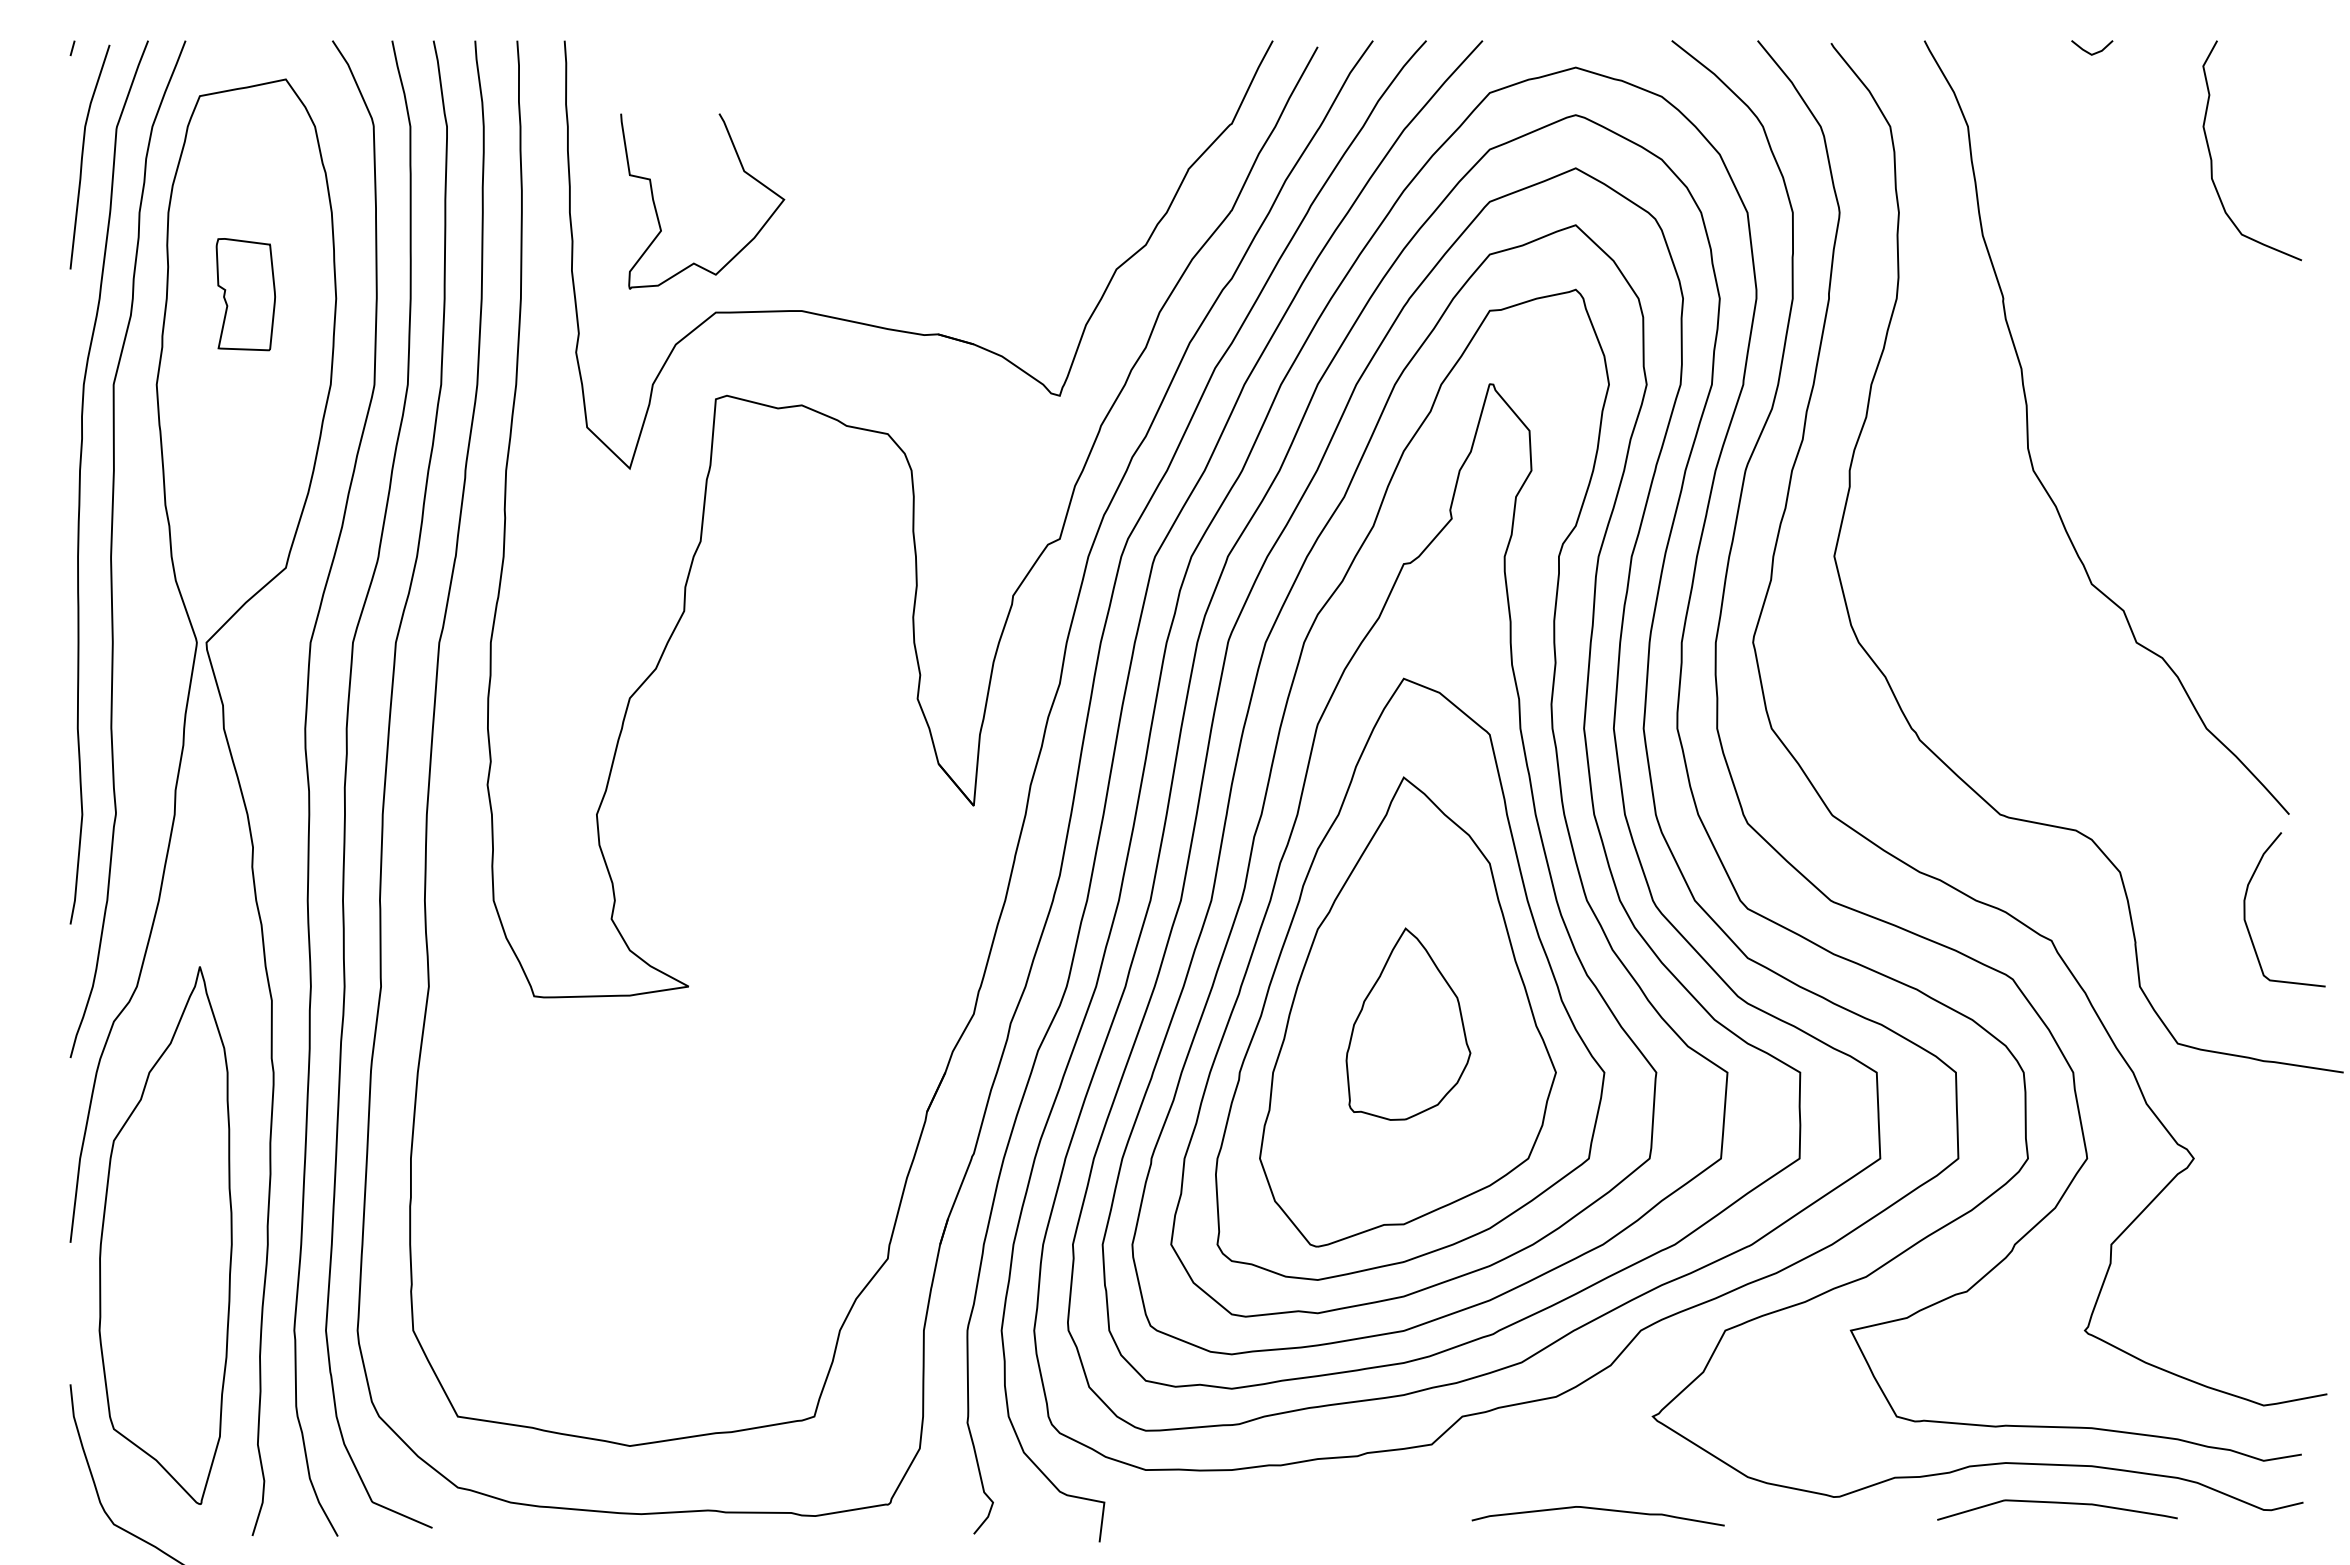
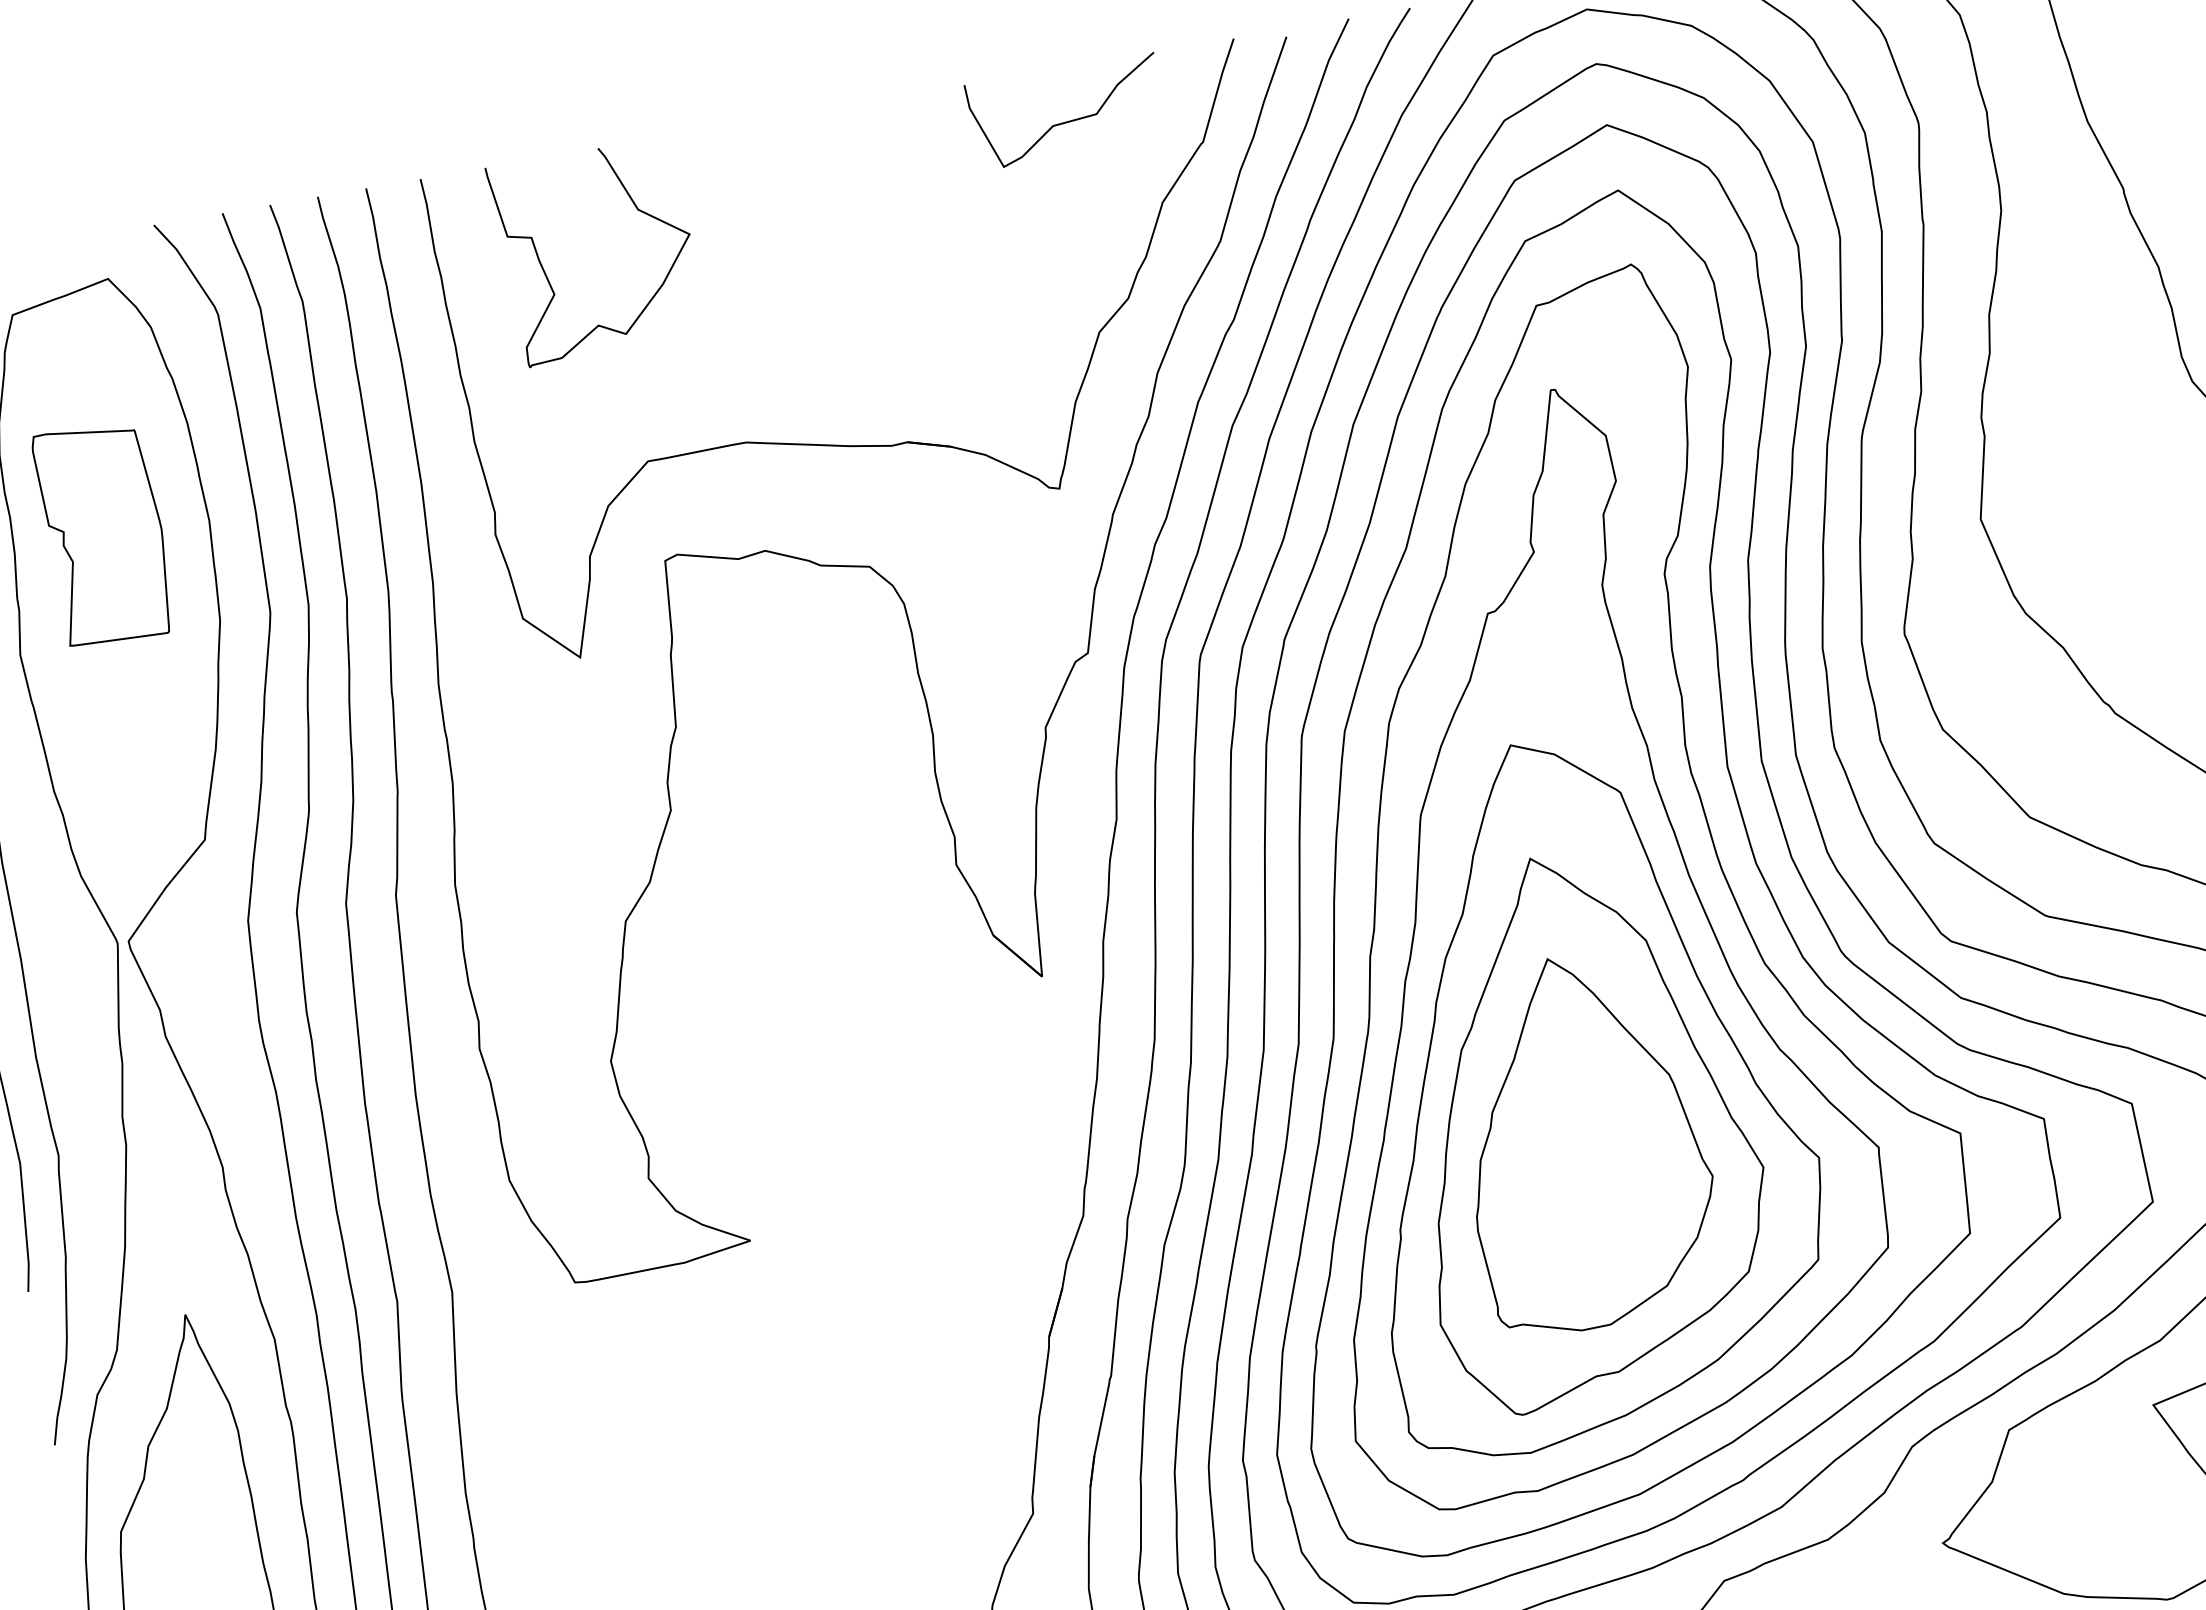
curve: (1122, 85) -> (1069, 119), added
curve: (657, 211) -> (546, 273), moved
part: (245, 294) -> (104, 533), size x1.67
part: (1408, 1023) -> (1584, 1140), size x1.67

